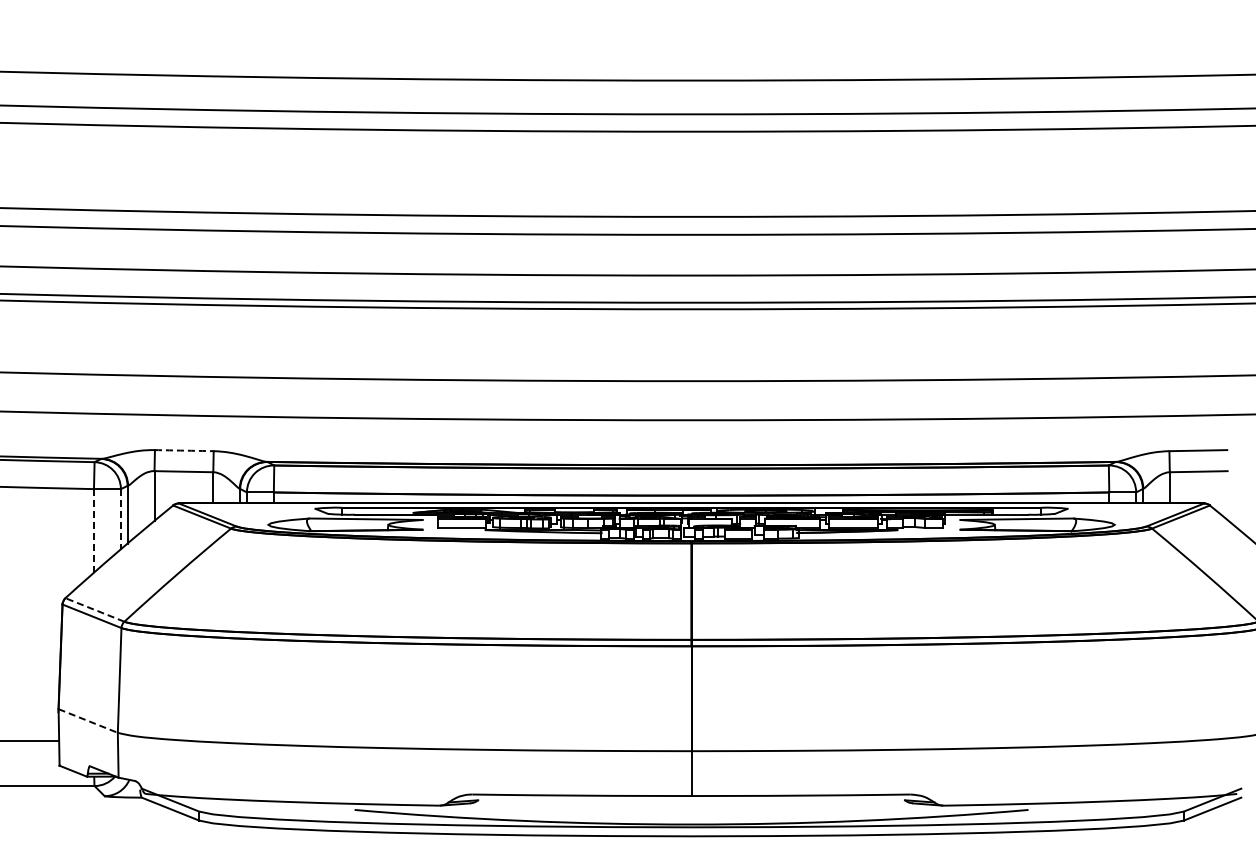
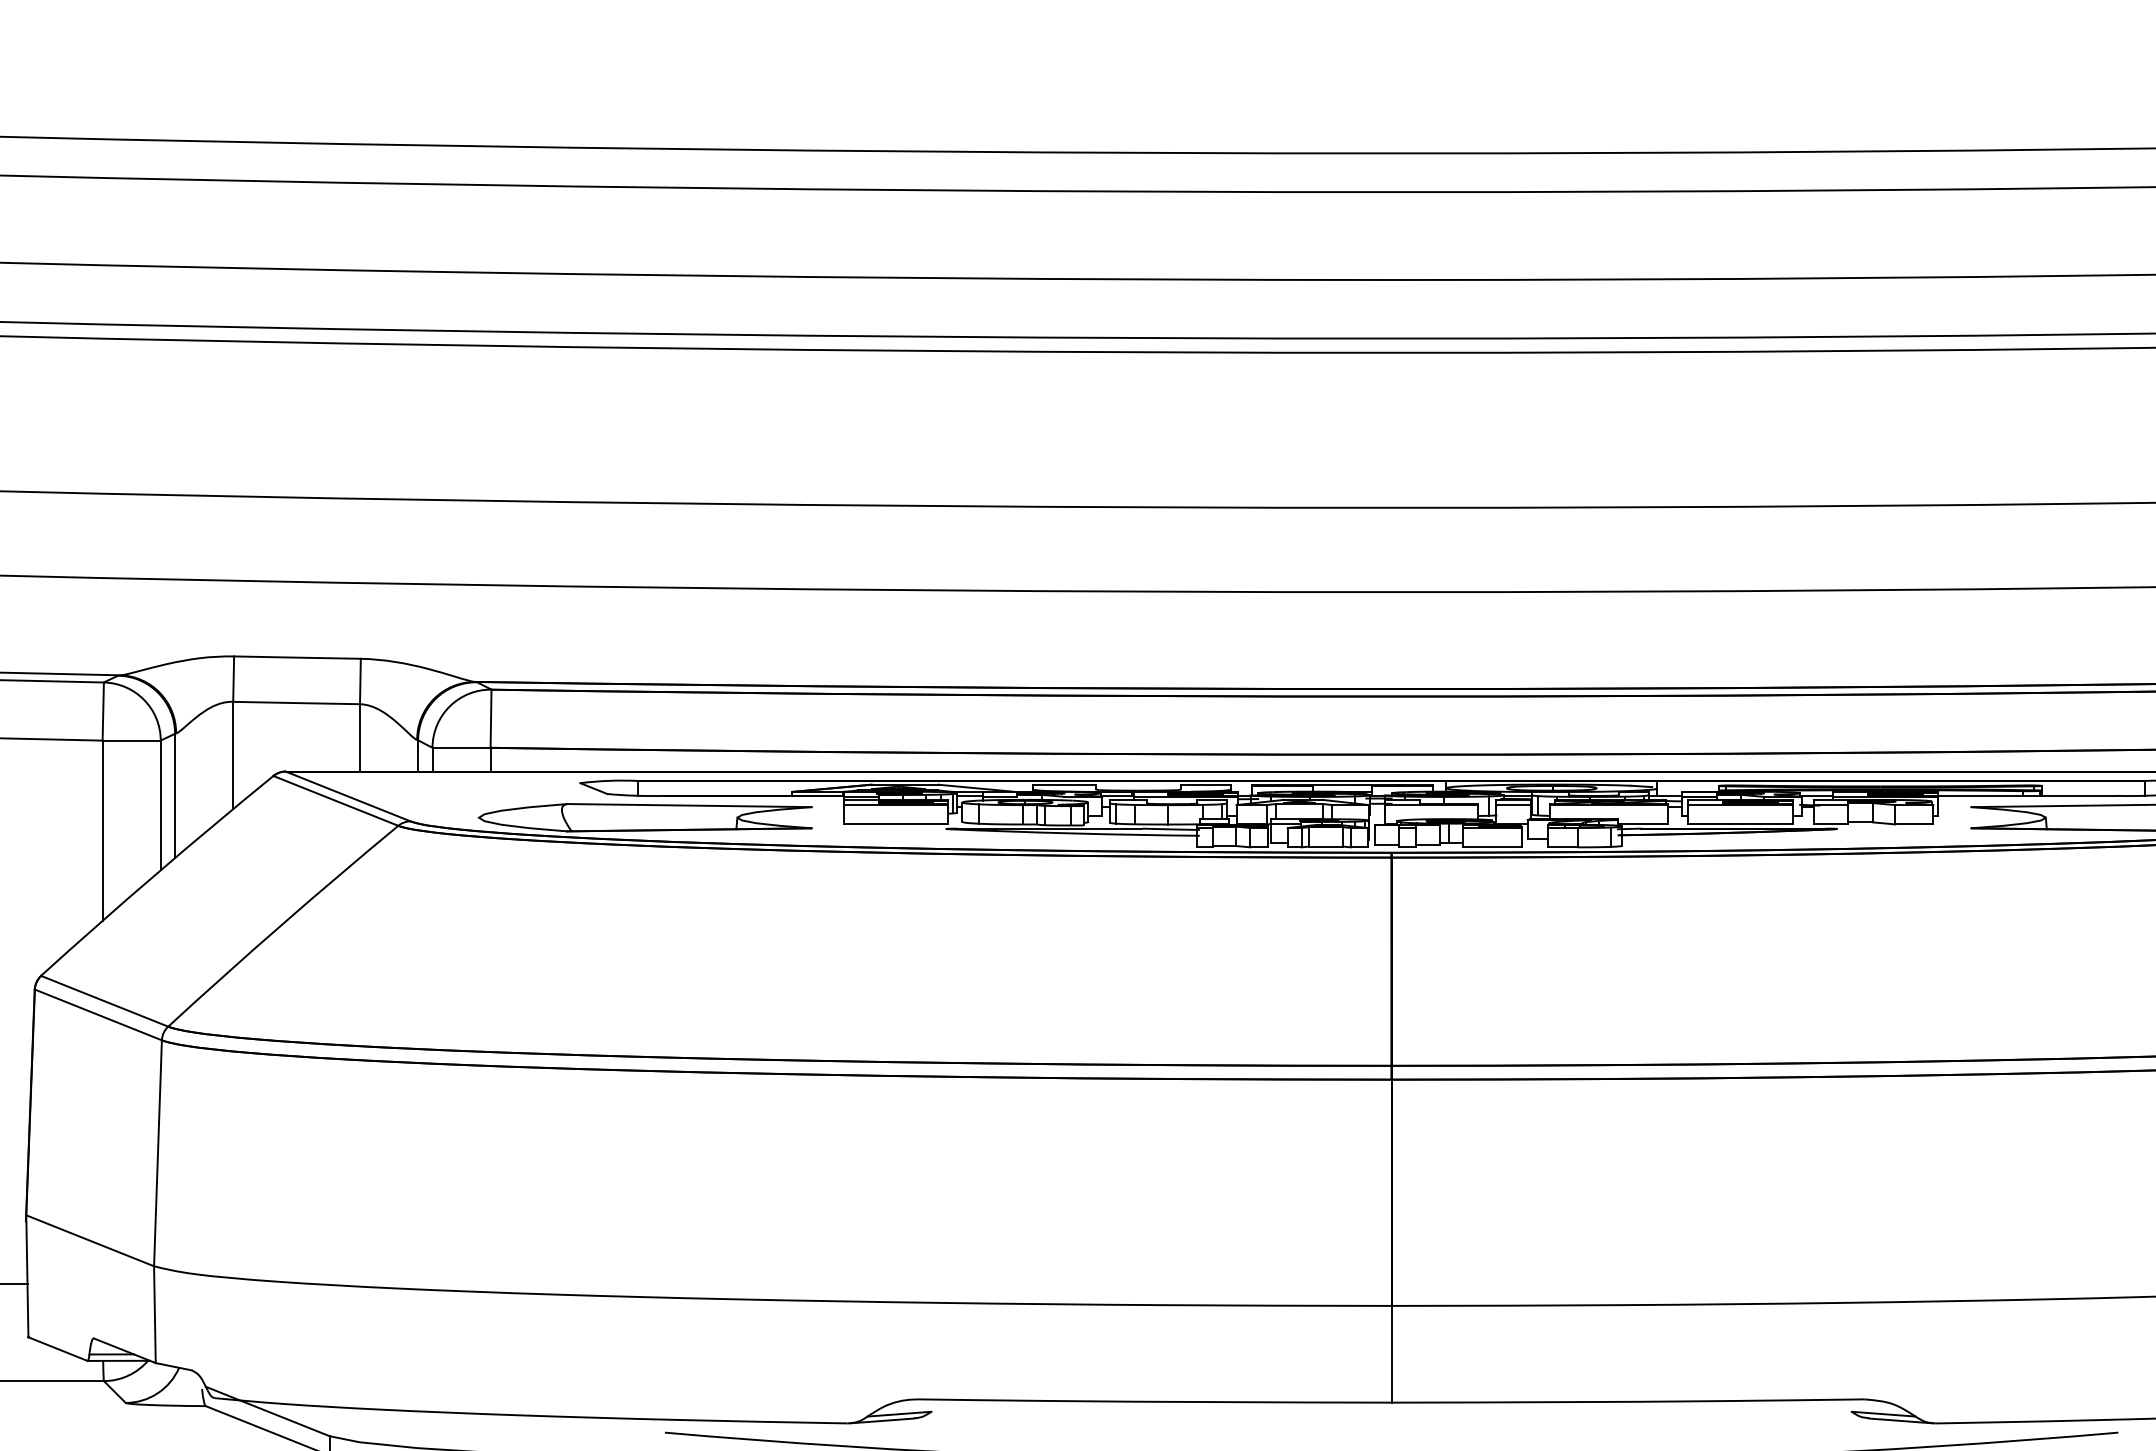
arc: (184, 450) -> (297, 657), dashed -> solid
line: (120, 519) -> (159, 806), dashed -> solid
line: (93, 530) -> (101, 829), dashed -> solid
line: (94, 609) -> (103, 1000), dashed -> solid
line: (88, 720) -> (90, 1239), dashed -> solid

